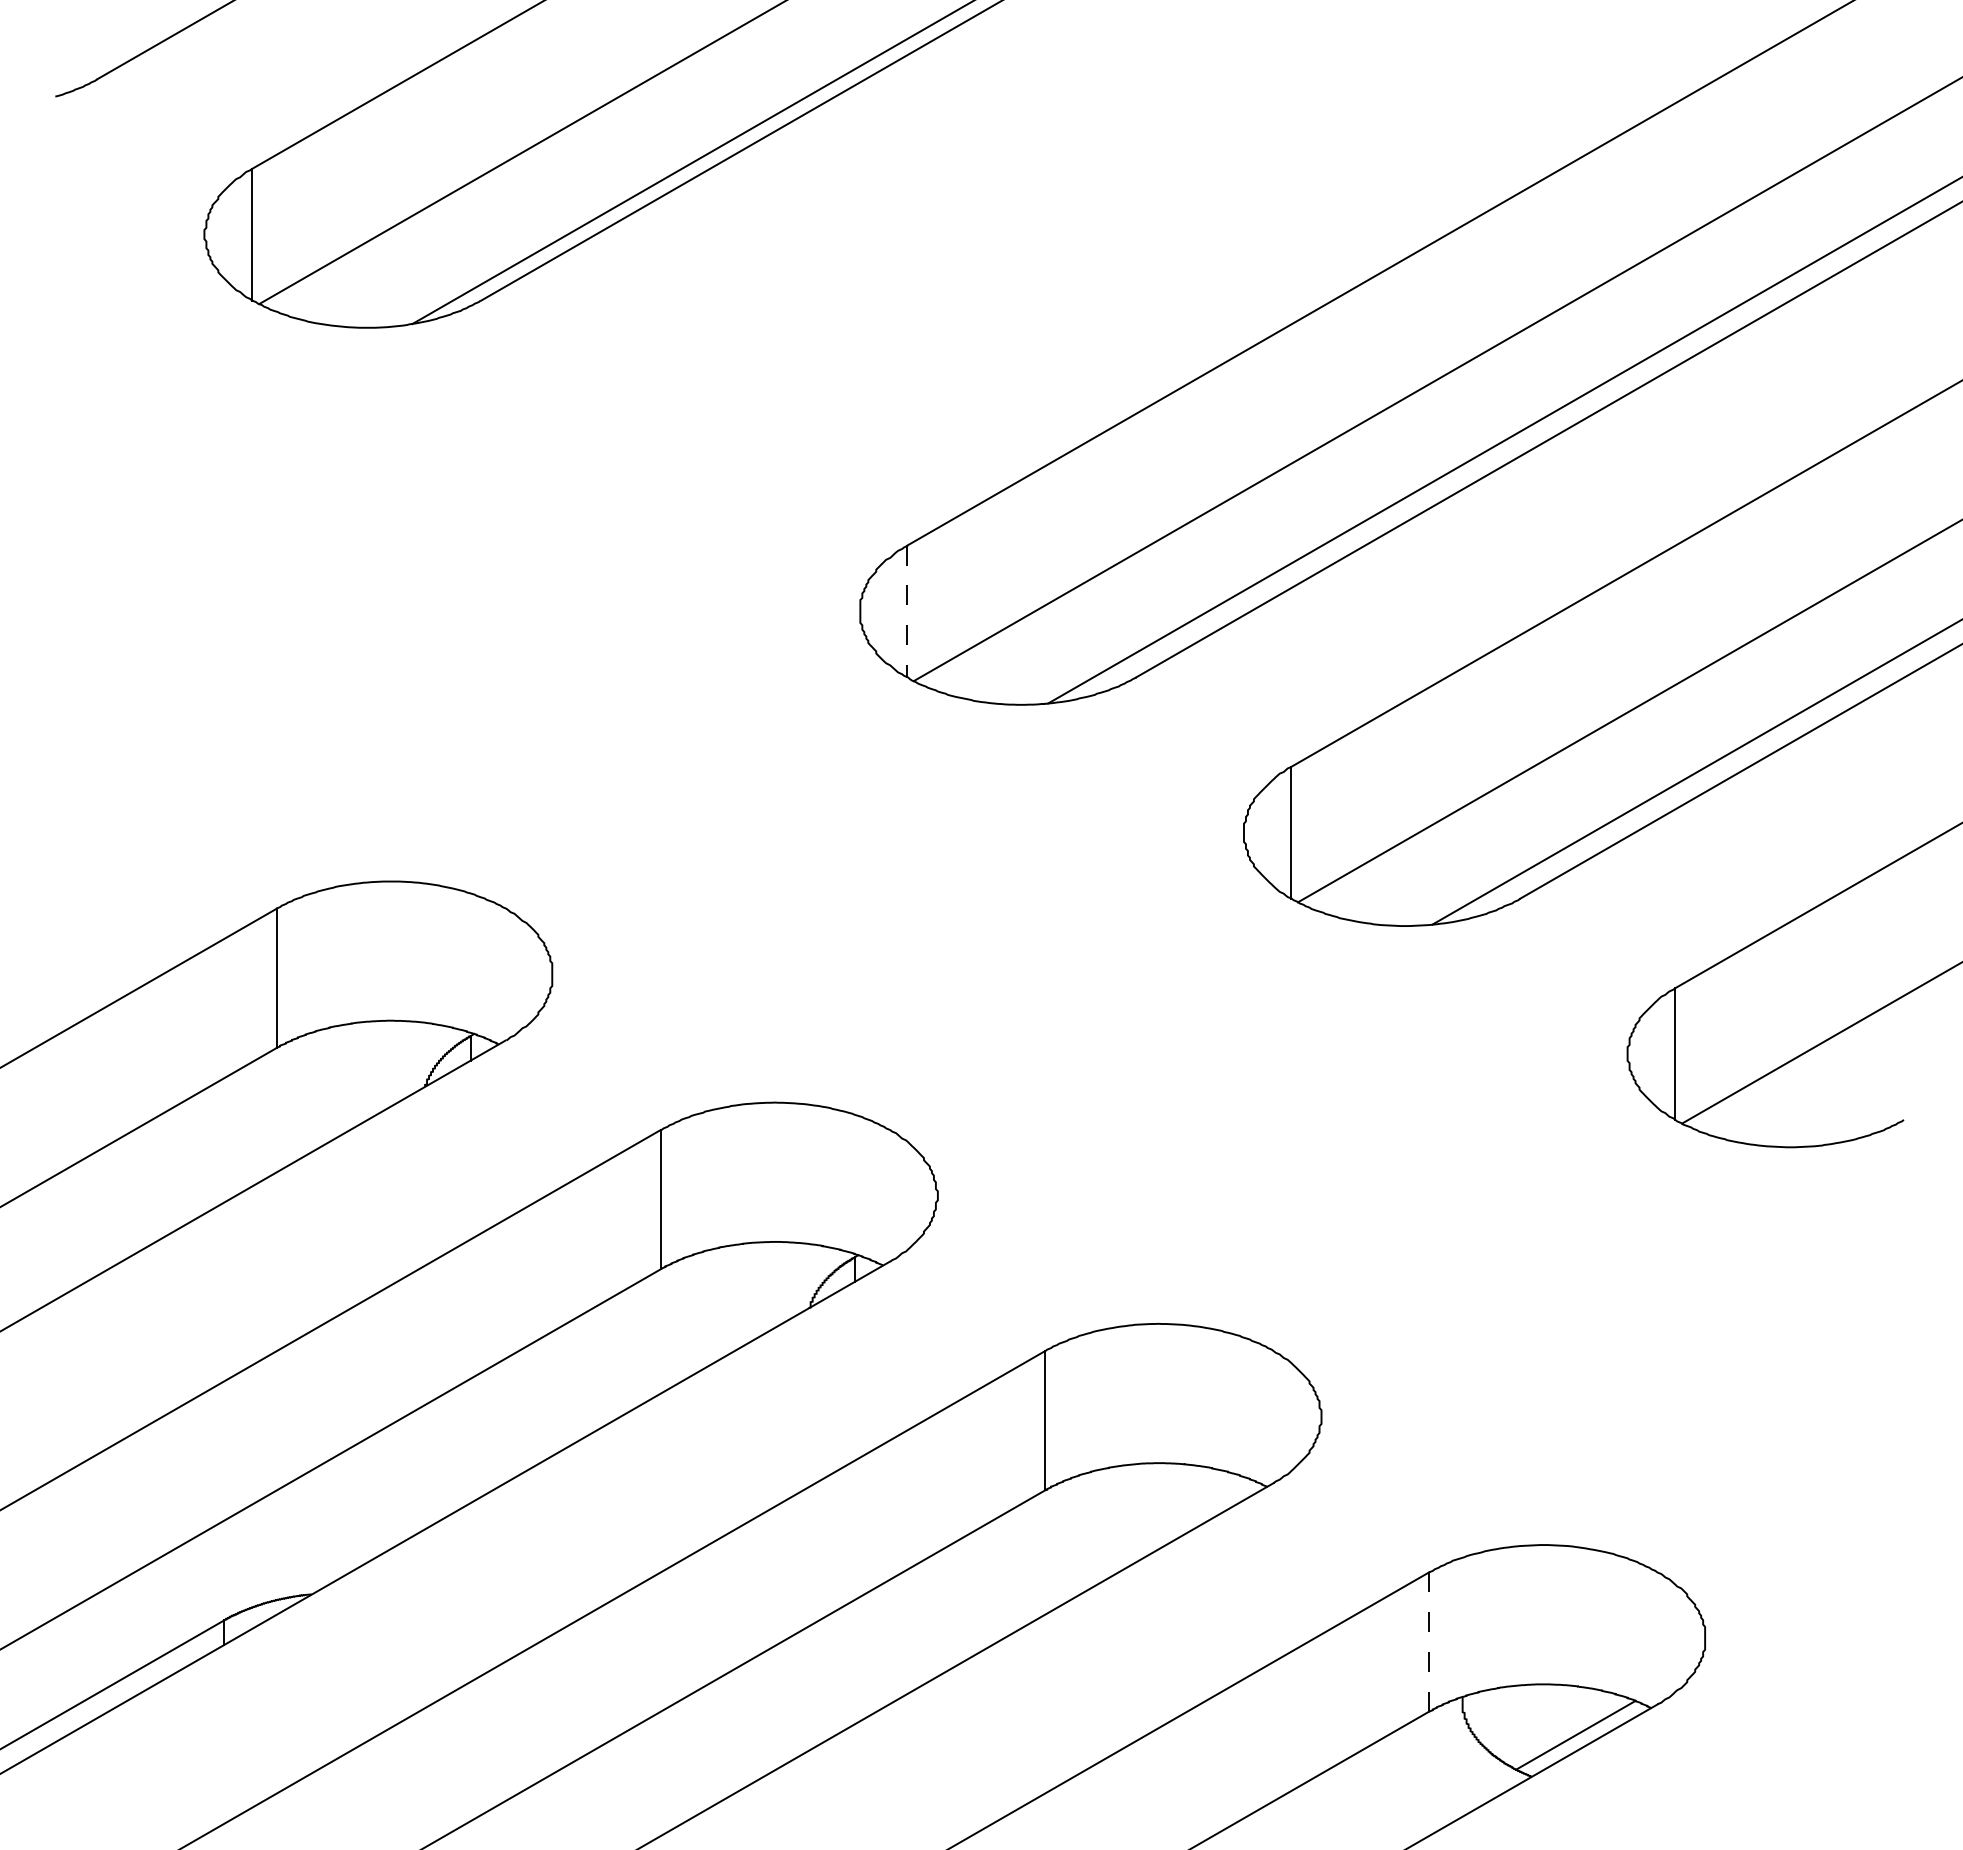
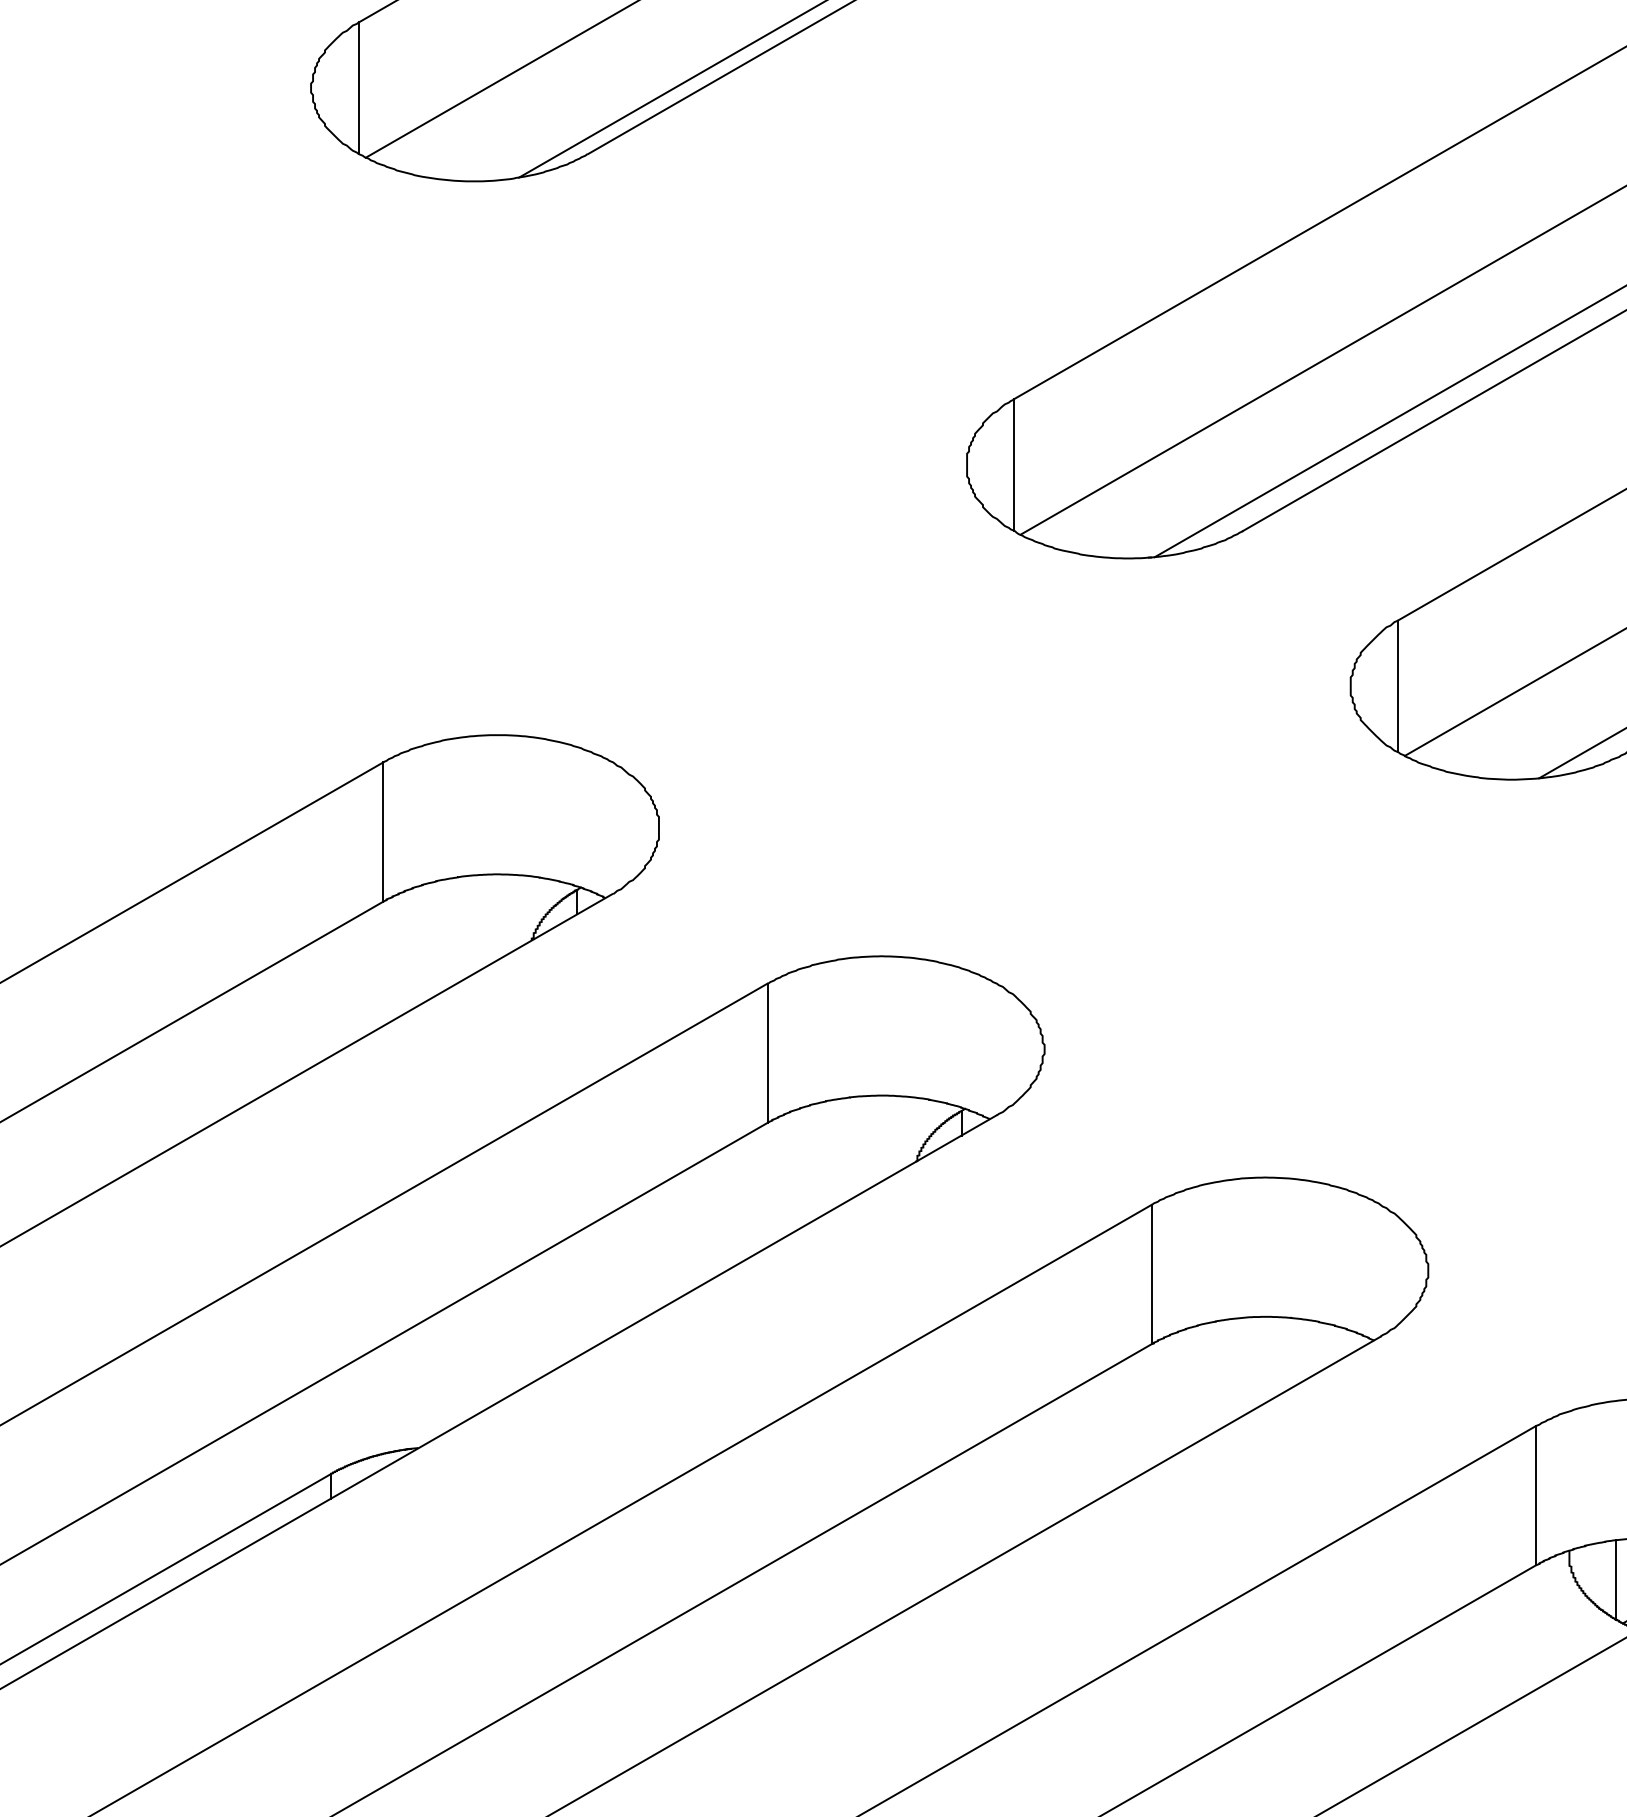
line: (907, 611) -> (1014, 465), dashed -> solid
line: (1429, 1642) -> (1536, 1496), dashed -> solid
line: (1509, 1726) -> (1616, 1580), added

